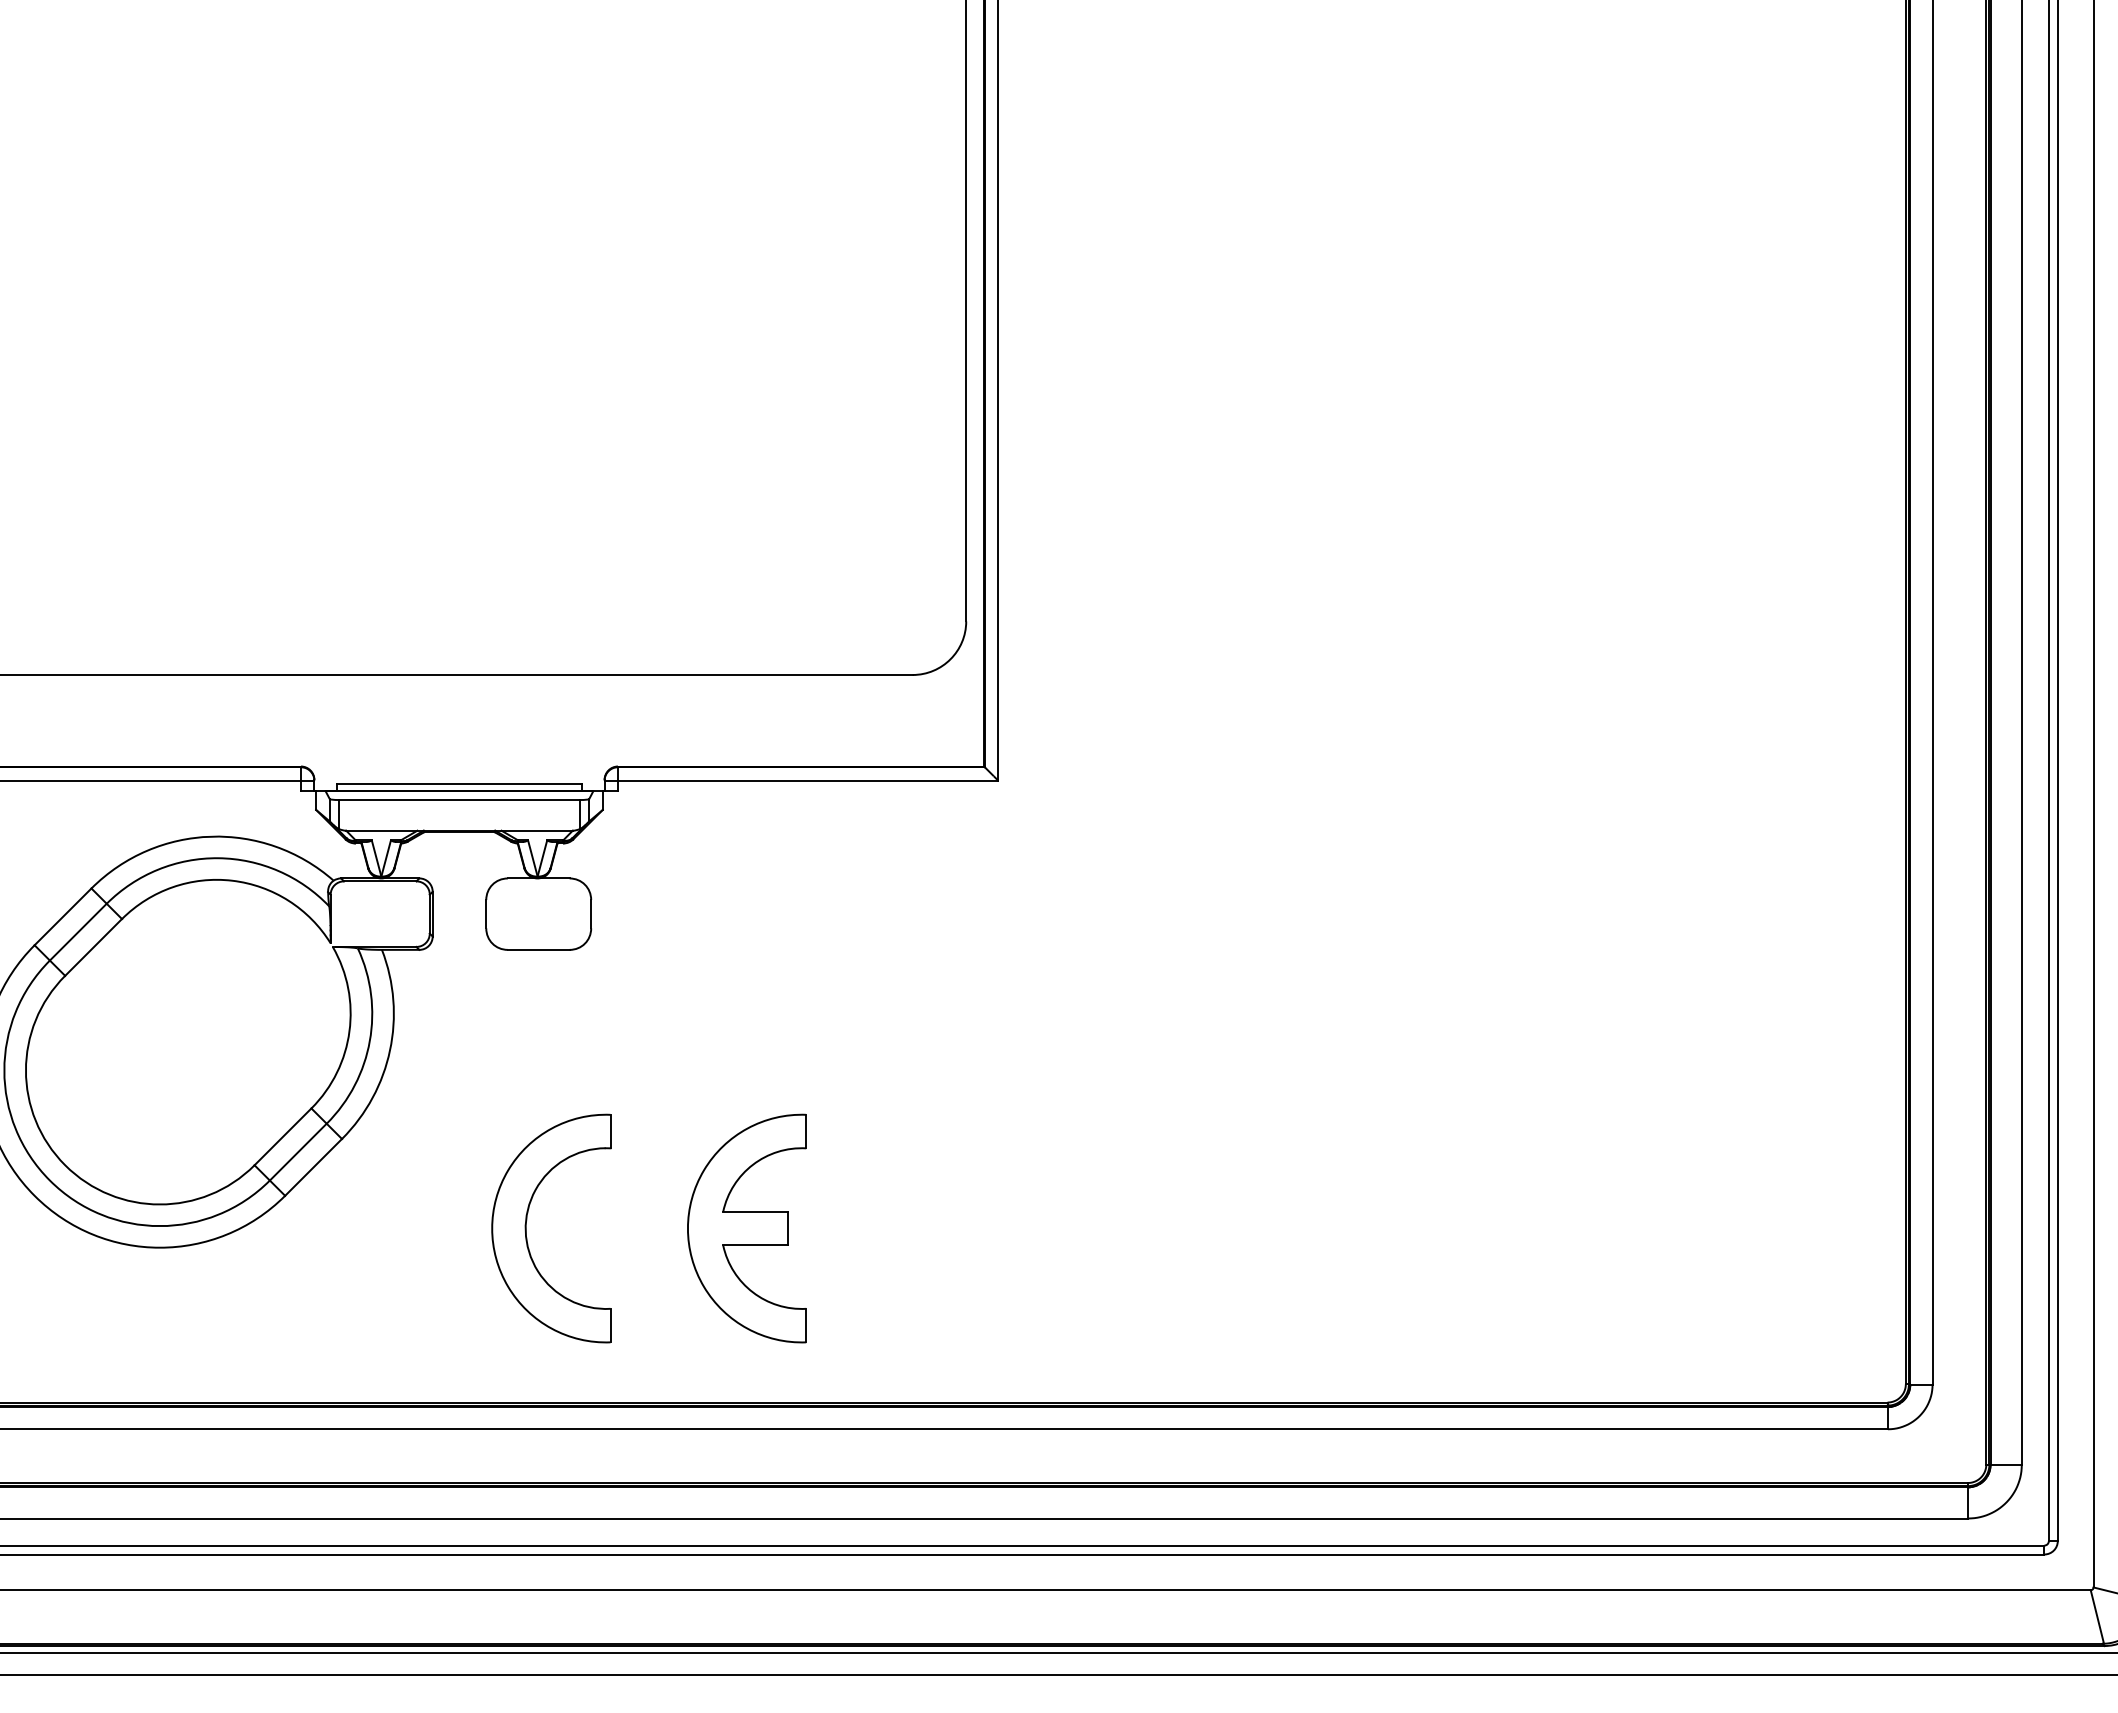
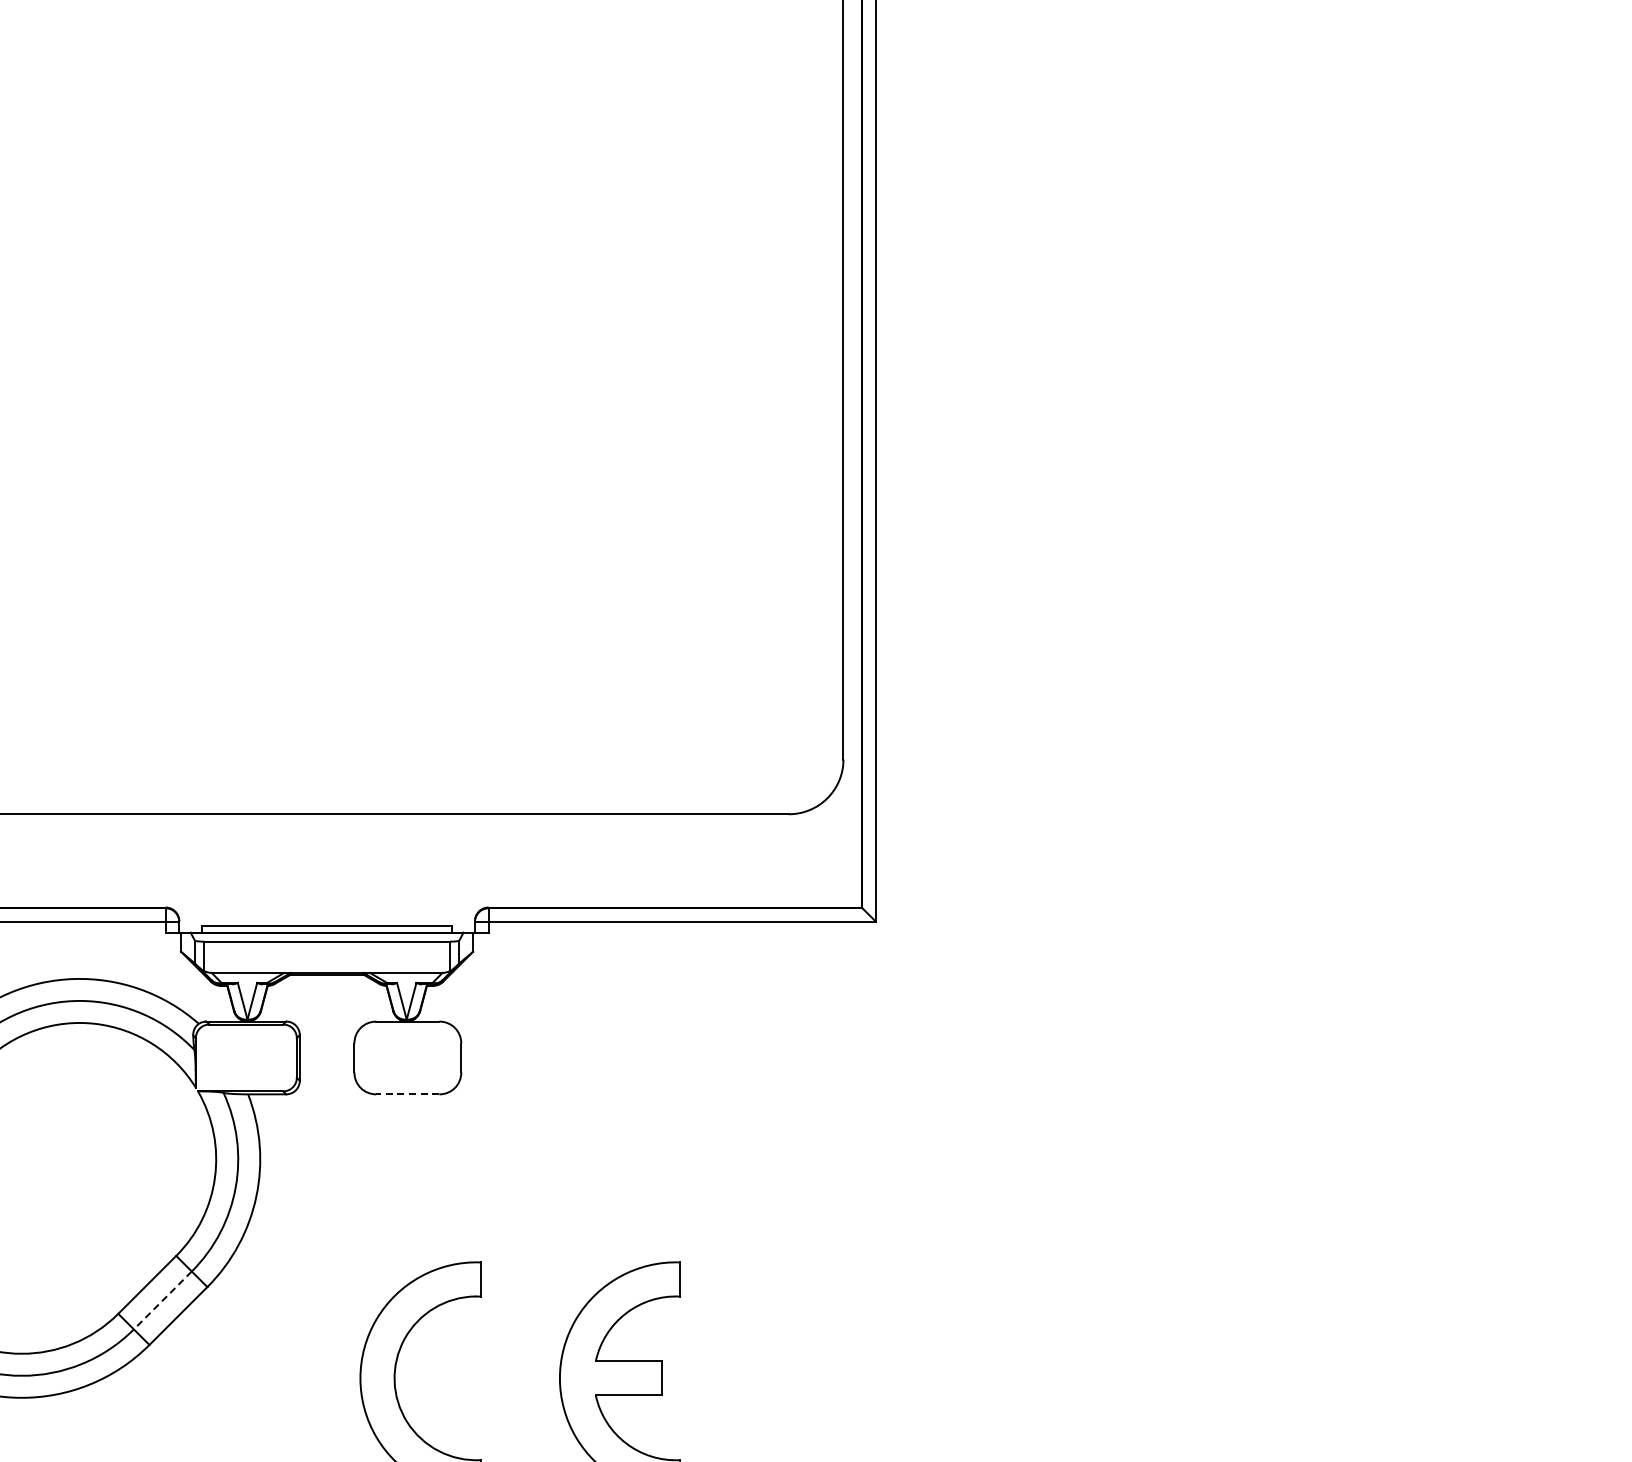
line: (538, 949) -> (407, 1093), solid -> dashed
line: (297, 1152) -> (162, 1300), solid -> dashed

